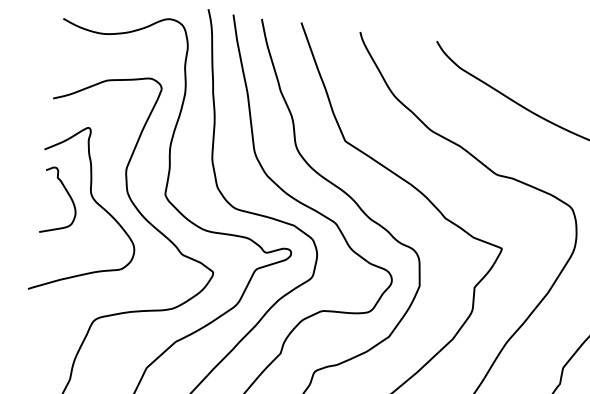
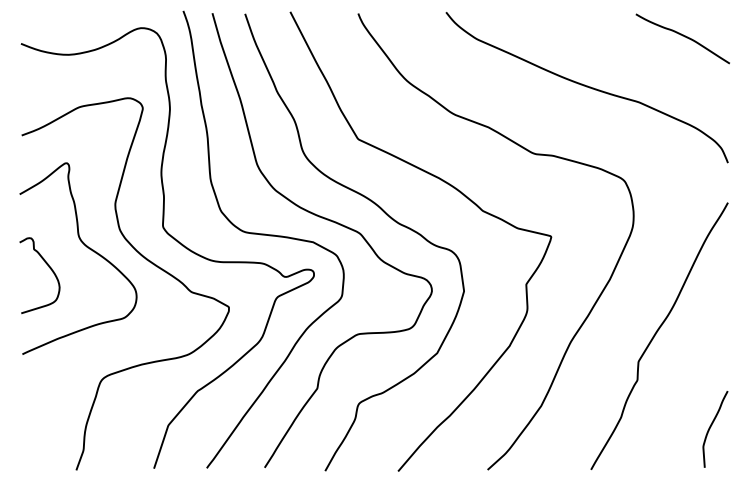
curve: (68, 195) -> (48, 267), moved

